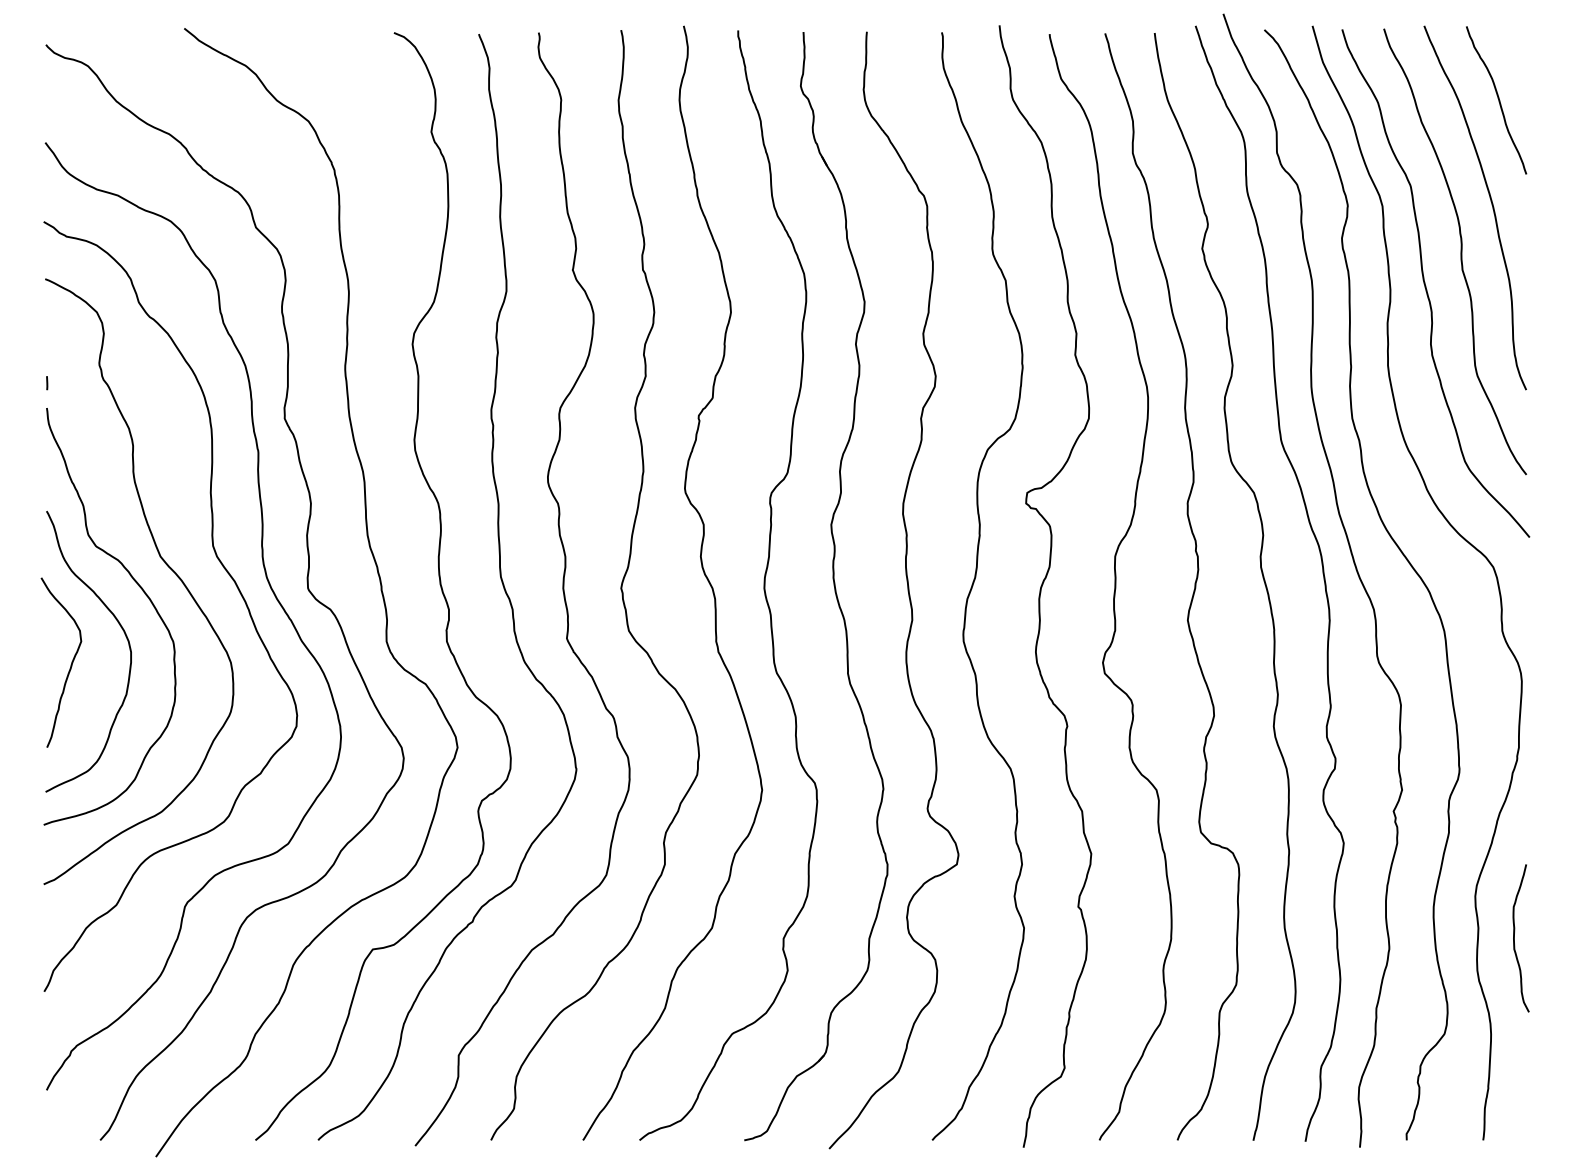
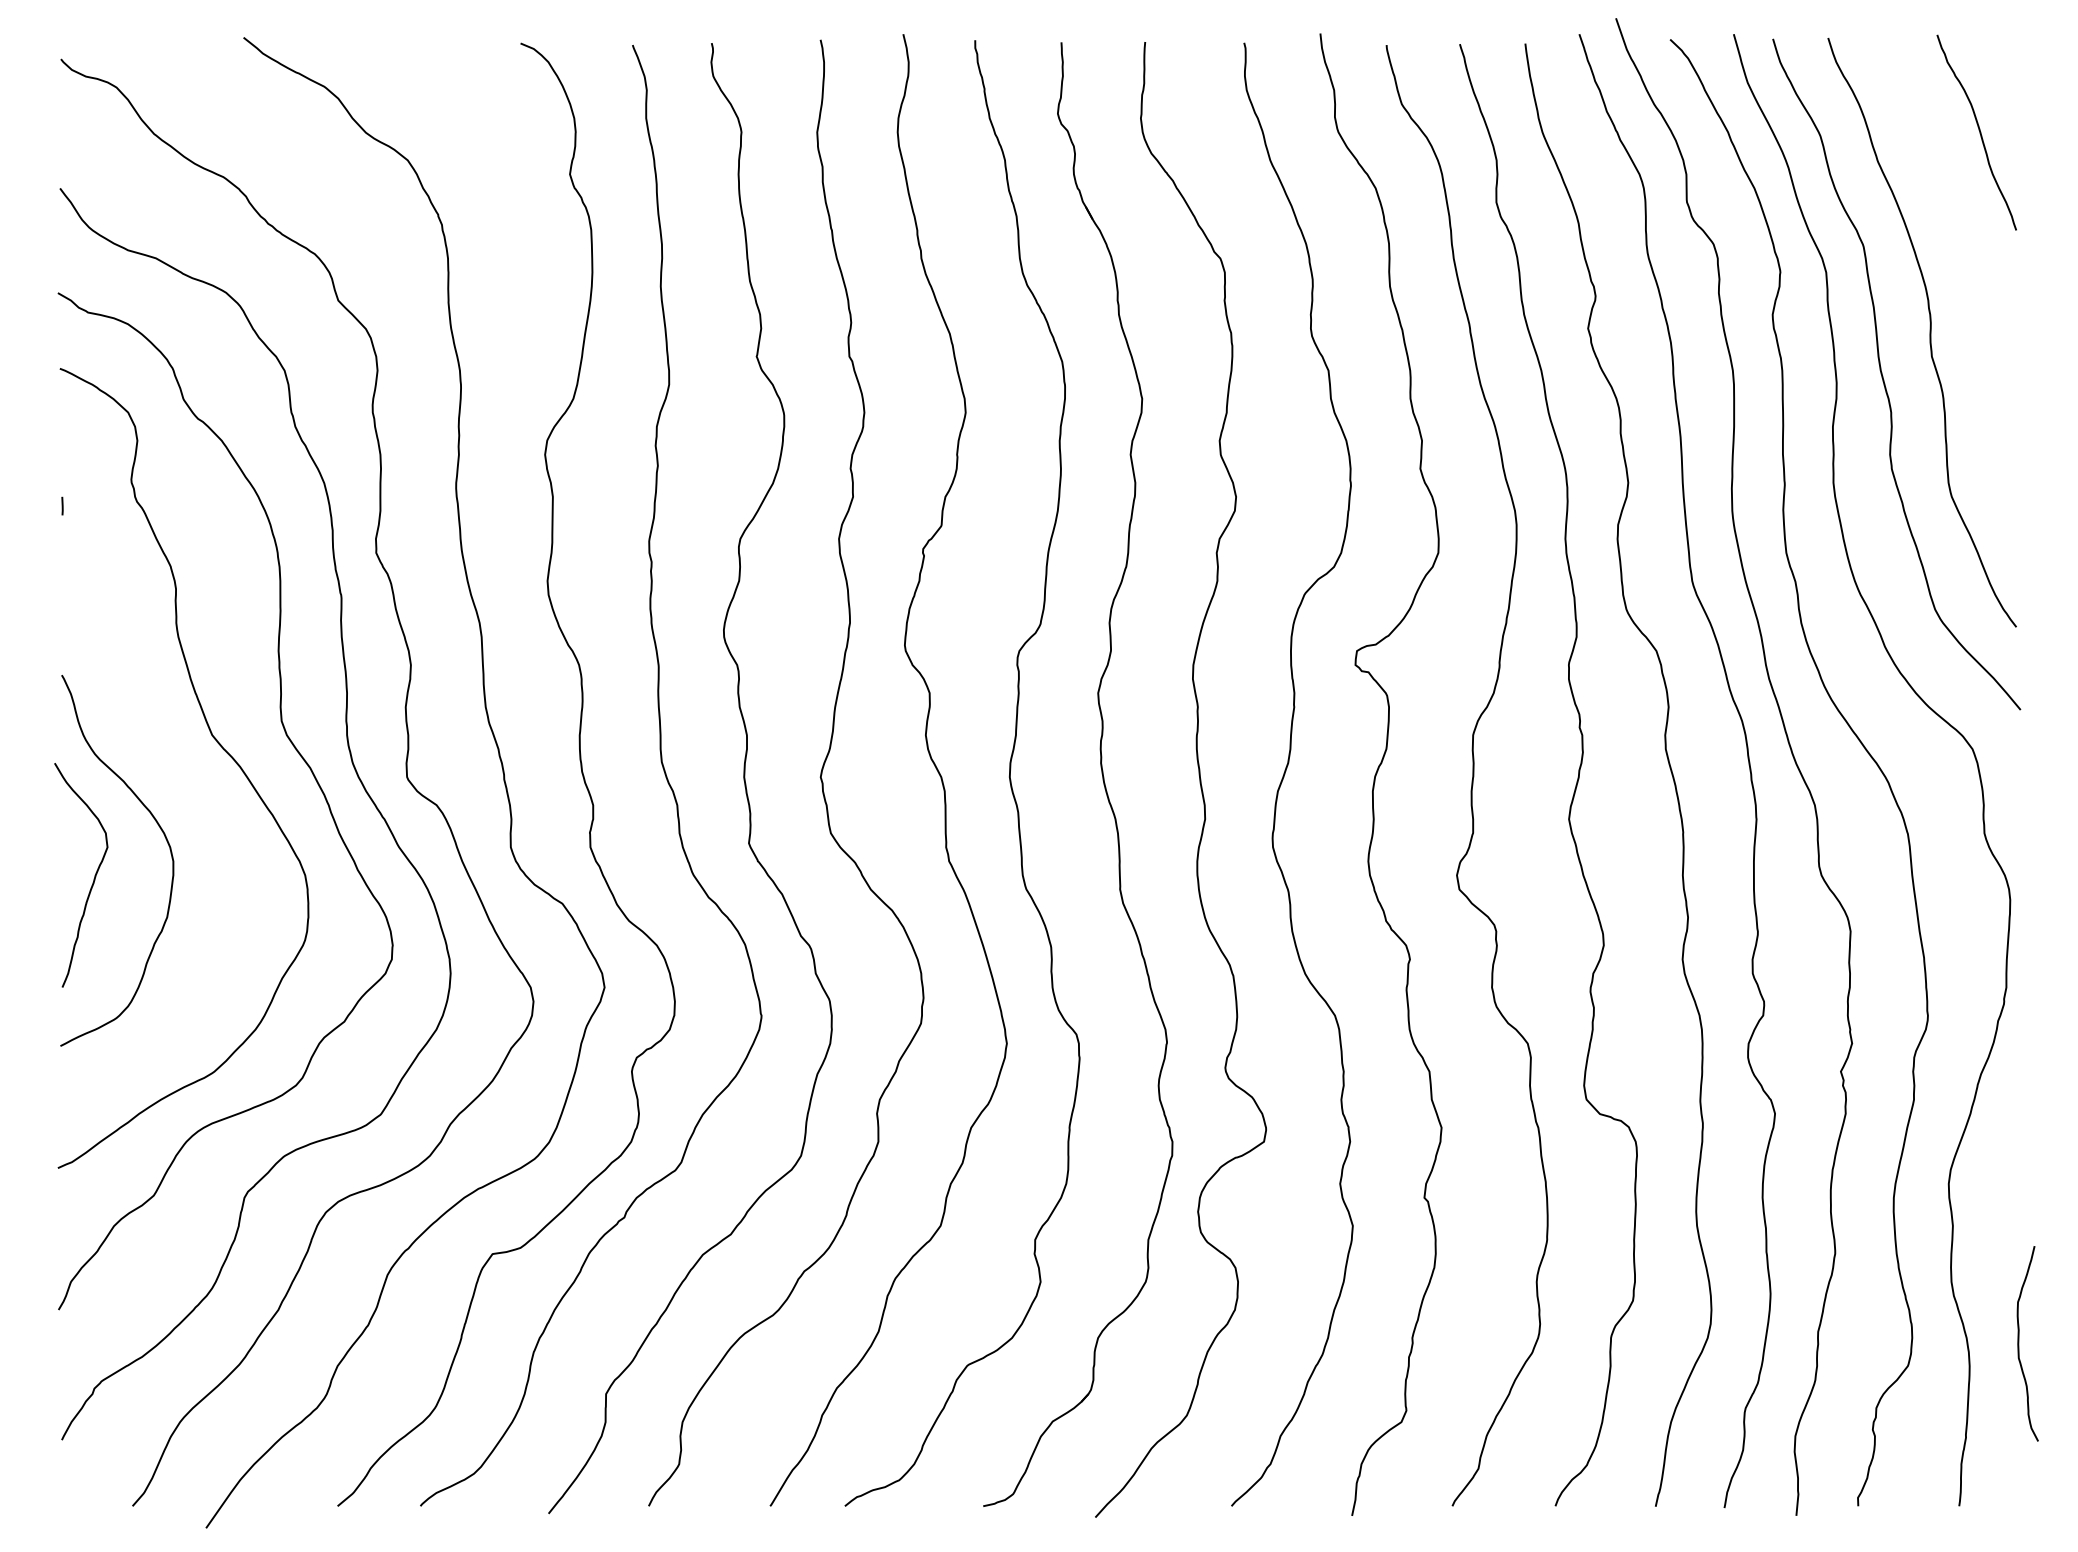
curve: (1490, 201) -> (1968, 266), removed
curve: (142, 591) -> (188, 781), removed
curve: (1514, 938) -> (2019, 1343), moved

